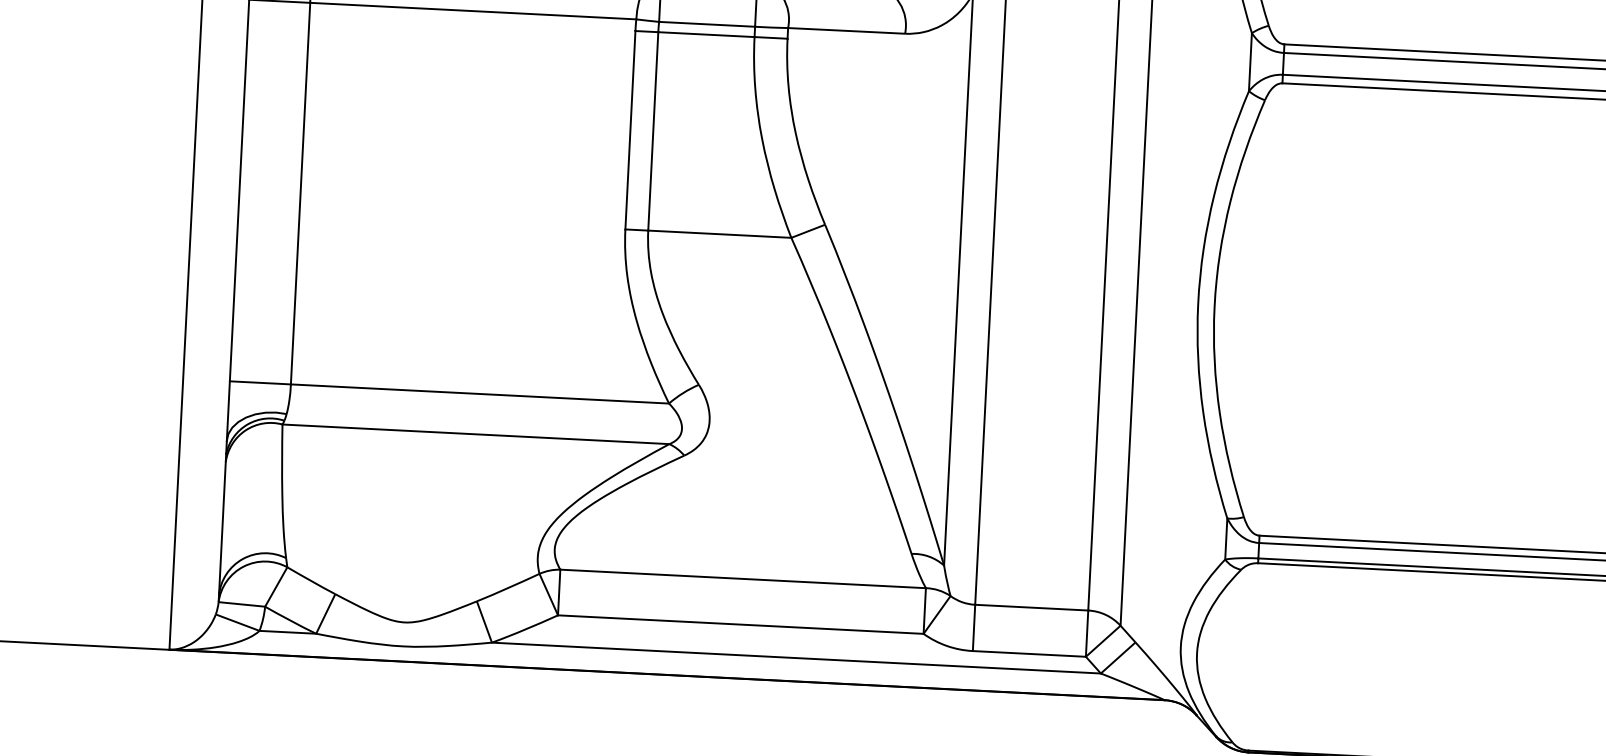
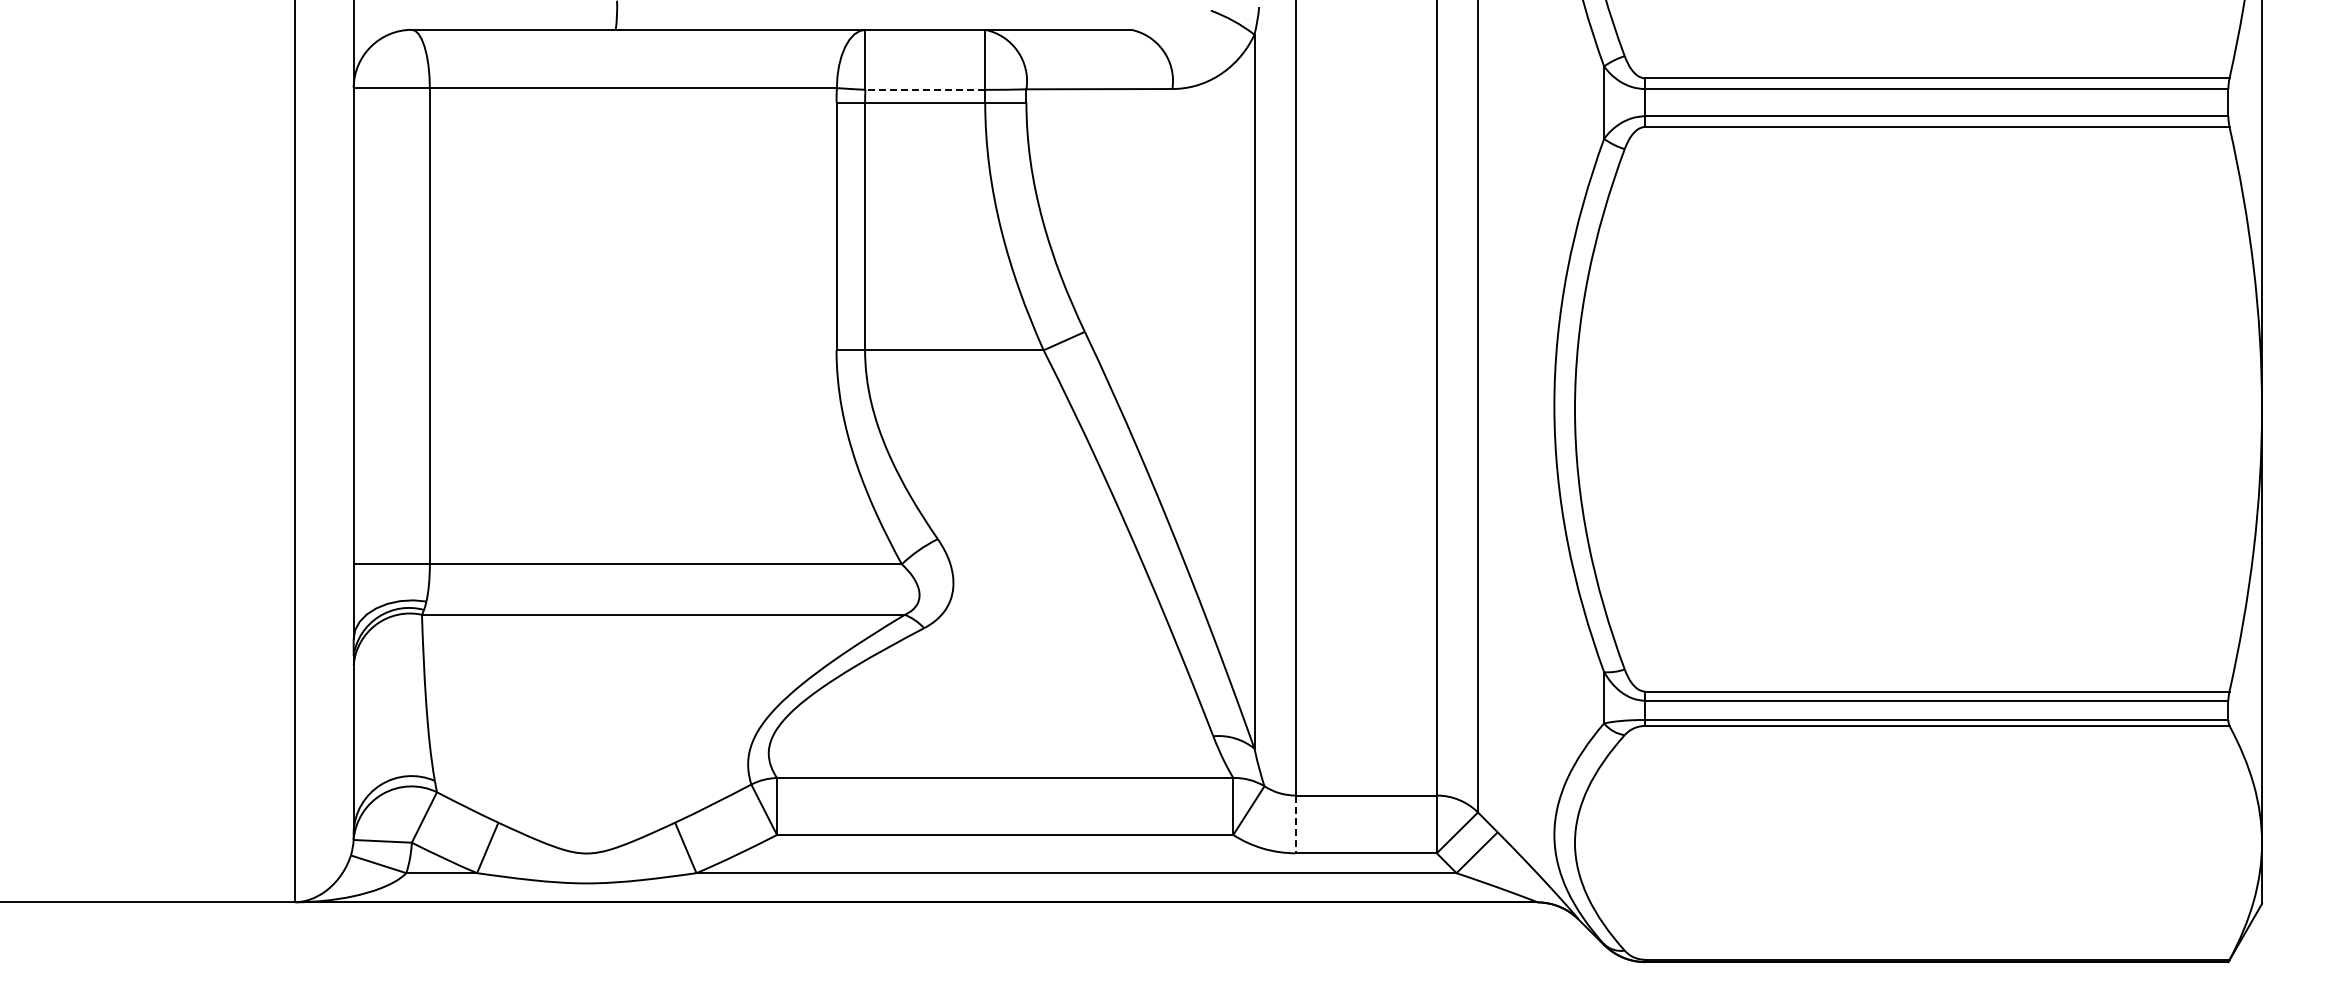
line: (707, 24) -> (925, 89), solid -> dashed
line: (973, 627) -> (1295, 824), solid -> dashed

